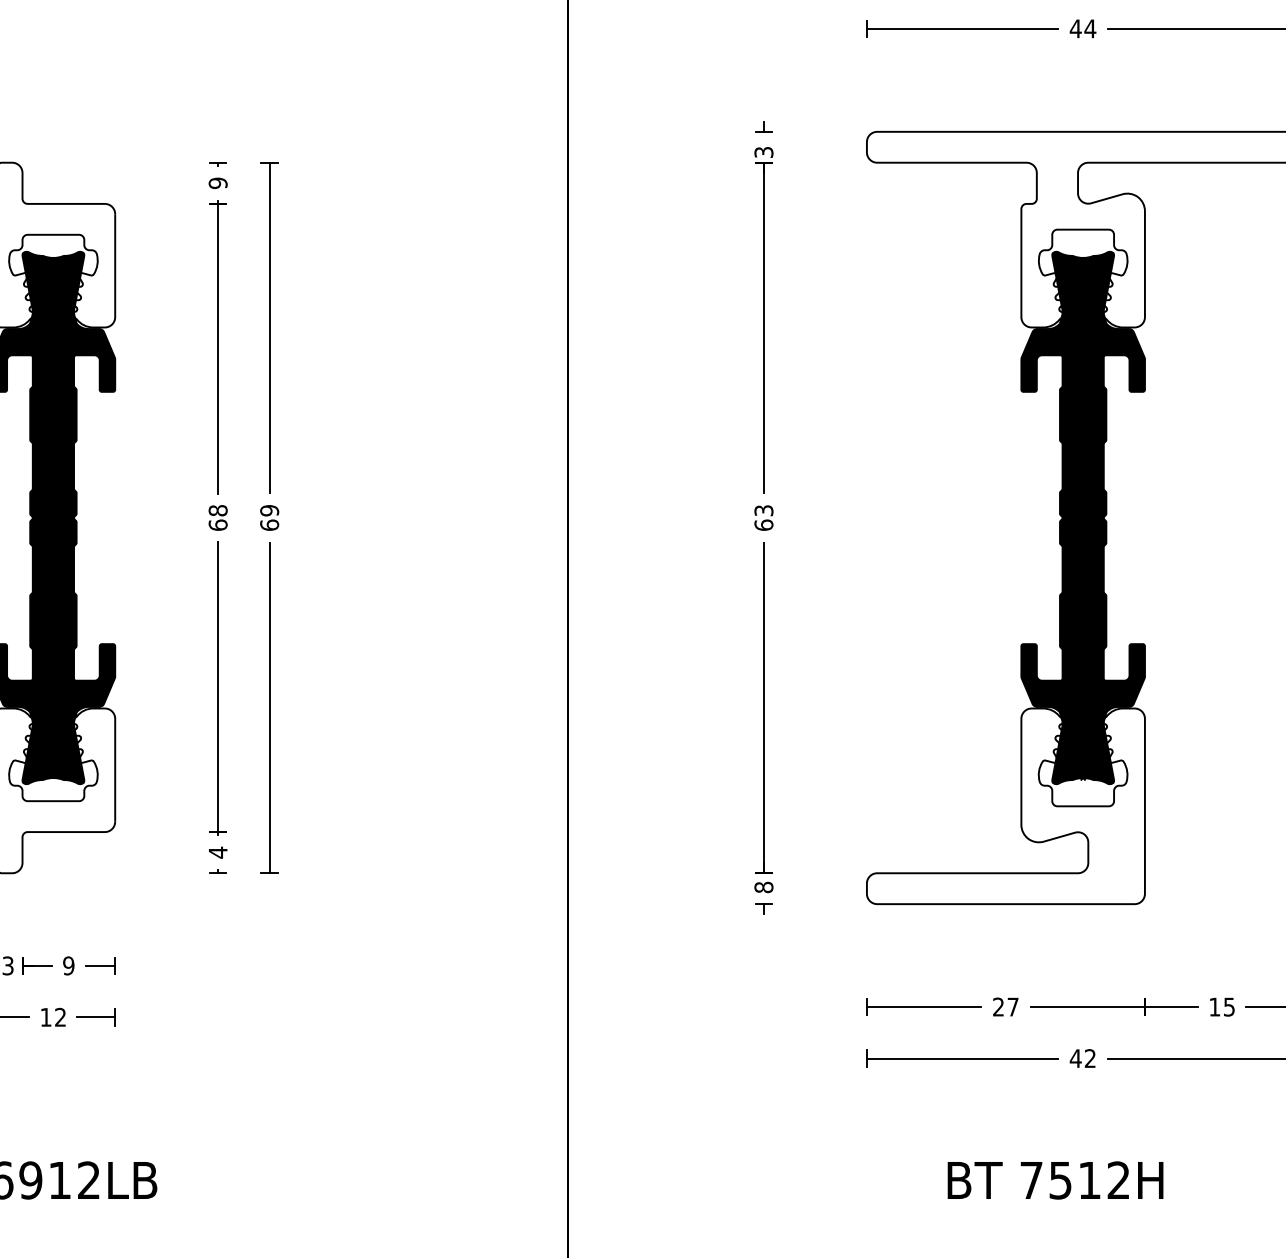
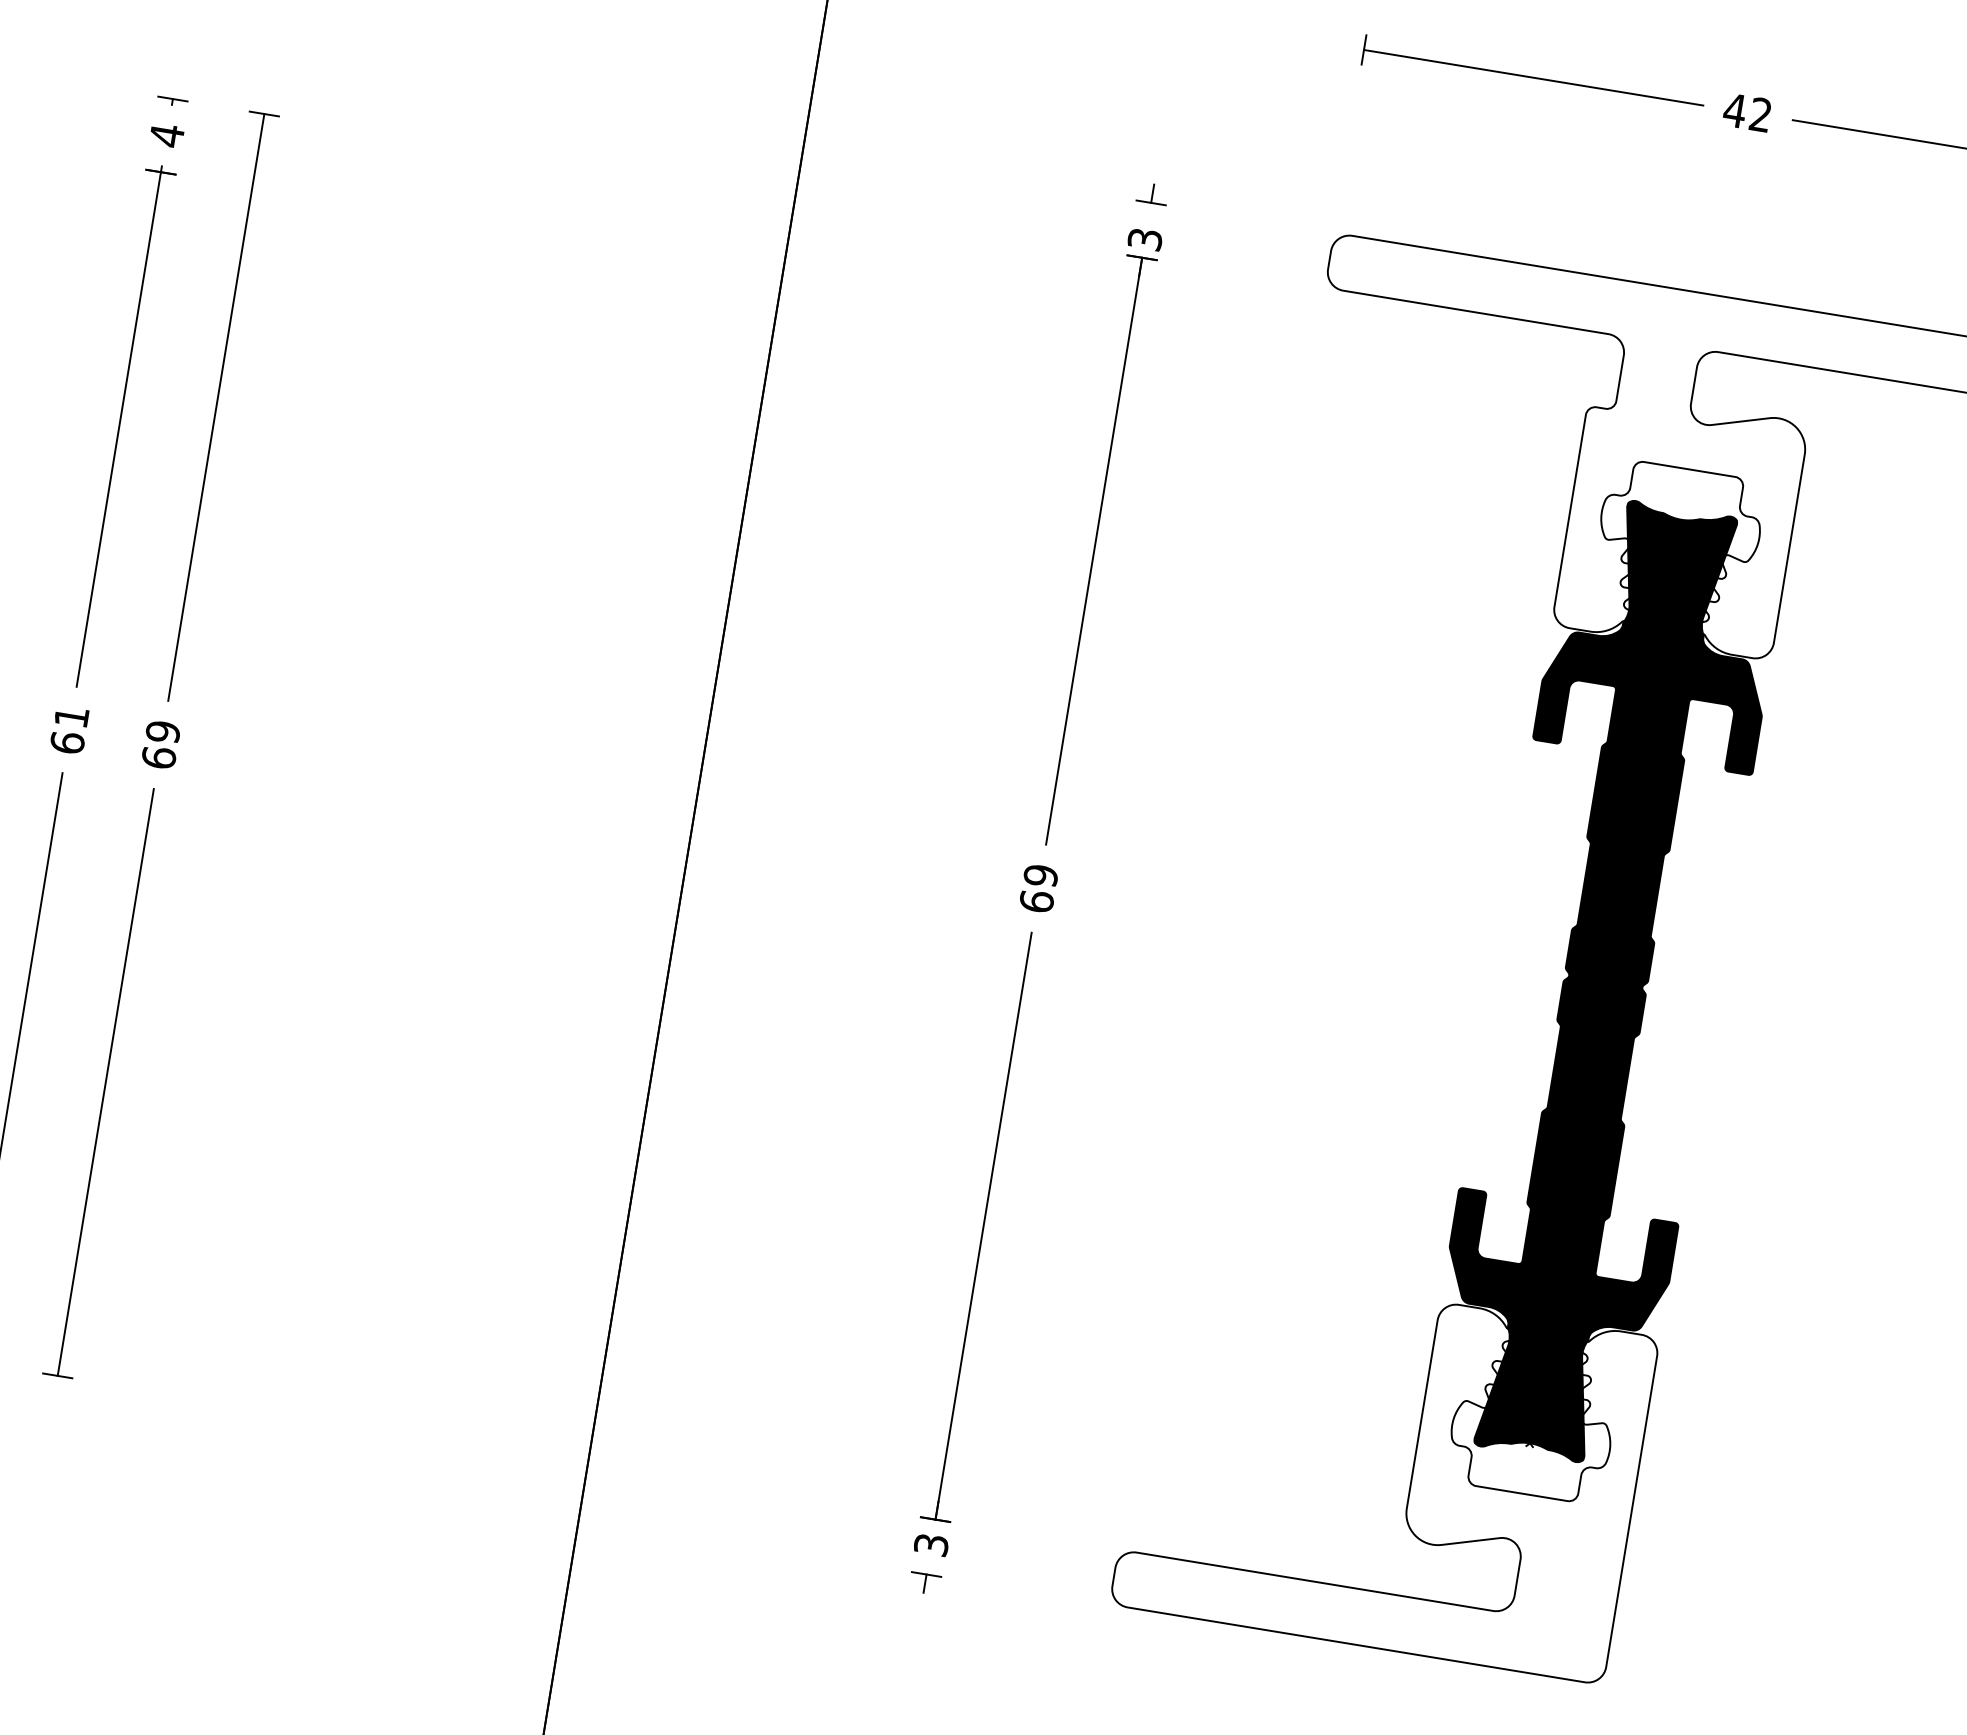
text: (1090, 28) -> (1761, 114), 44 -> 42
text: (217, 183) -> (165, 135), 9 -> 4
text: (217, 510) -> (70, 716), 68 -> 61
text: (763, 510) -> (1040, 875), 63 -> 69
text: (763, 887) -> (930, 1544), 8 -> 3

